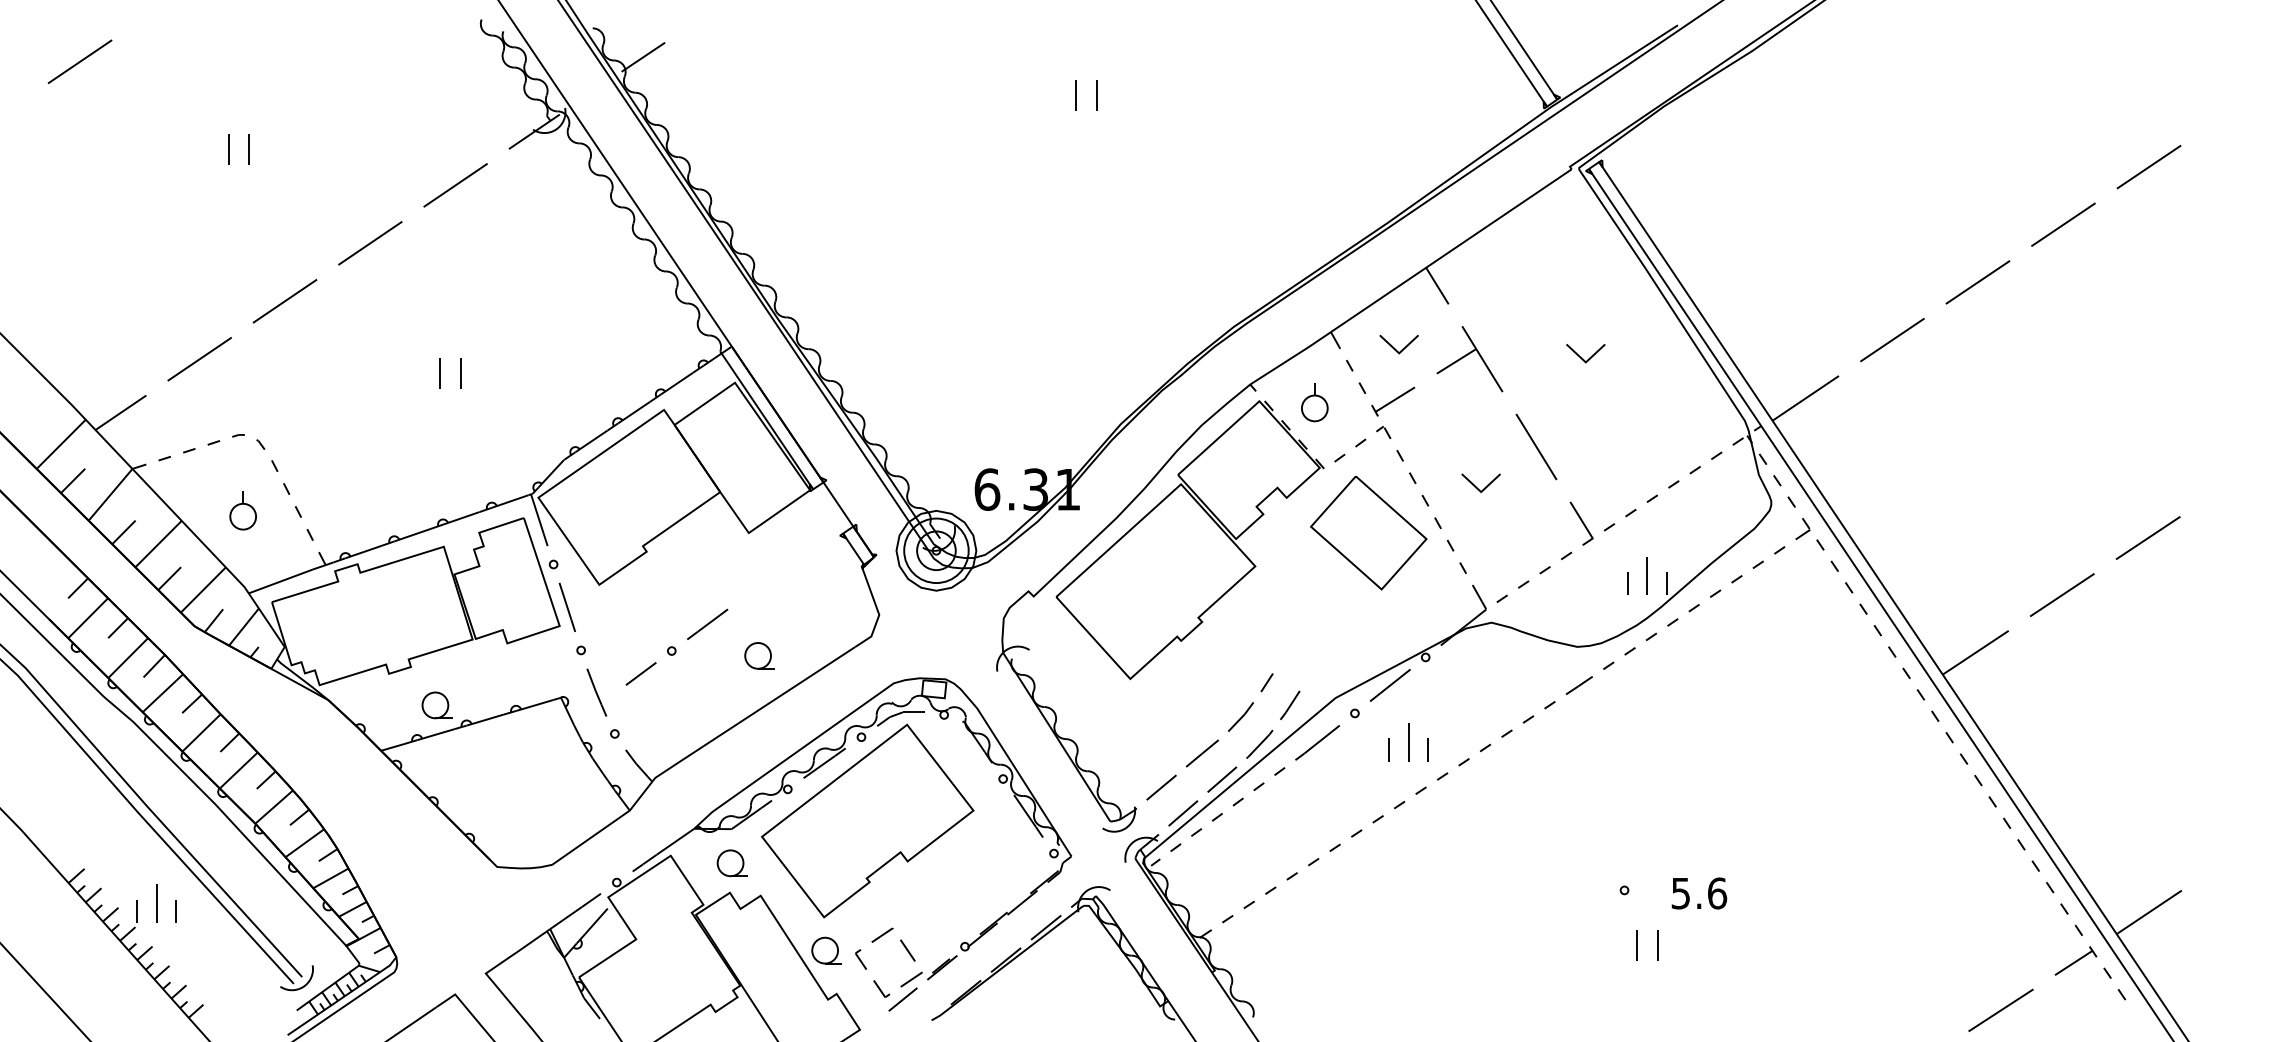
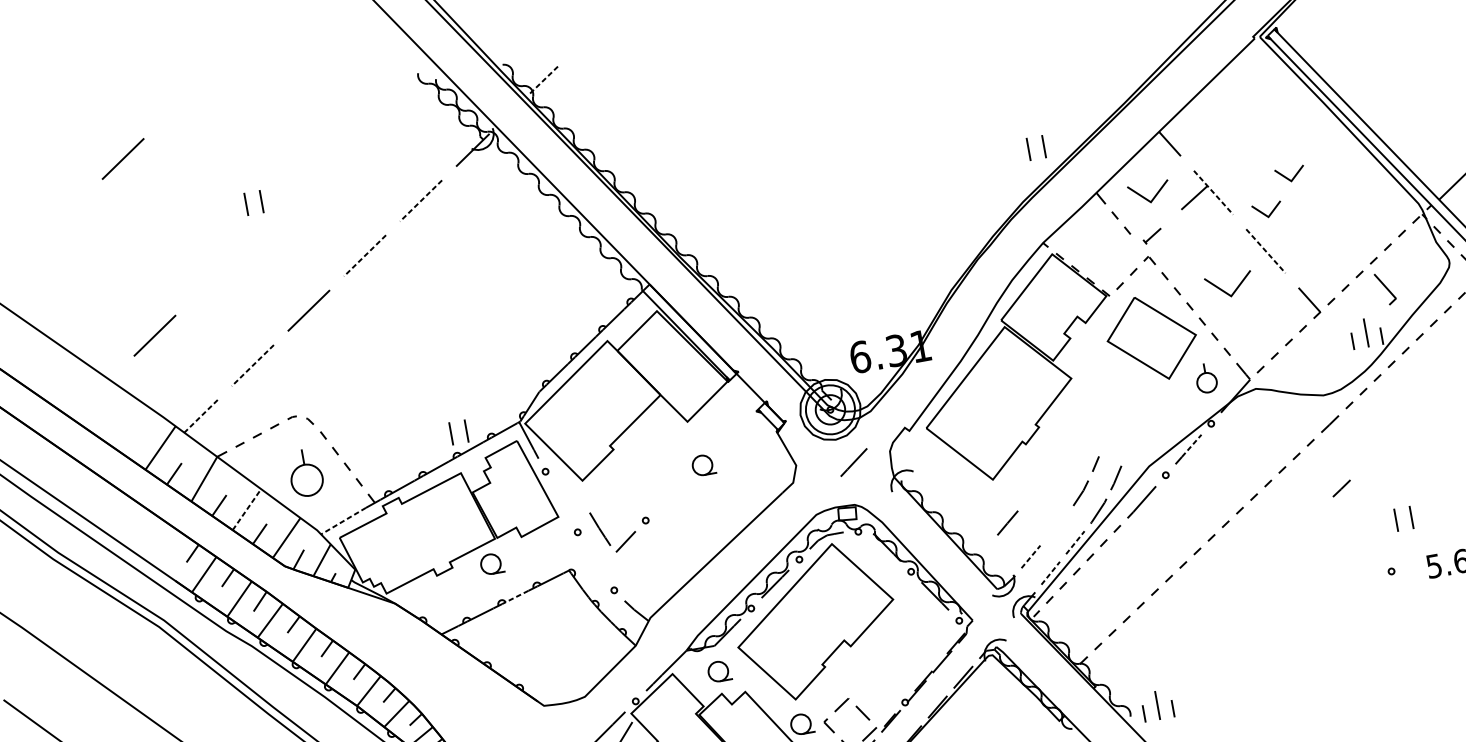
line: (643, 57) -> (544, 79), solid -> dashed
part: (1076, 95) -> (1028, 149), moved
line: (455, 185) -> (421, 201), solid -> dashed
line: (370, 243) -> (365, 255), solid -> dashed
line: (79, 297) -> (154, 335), added
part: (1398, 344) -> (1148, 193), size x1.4
line: (199, 359) -> (252, 365), solid -> dashed
line: (1482, 359) -> (1213, 192), solid -> dashed
part: (440, 373) -> (451, 433), moved
part: (1547, 394) -> (1267, 210), added
part: (1393, 401) -> (1152, 236), size x0.6
part: (1314, 402) -> (1206, 378), moved
line: (120, 412) -> (200, 416), solid -> dashed
line: (1536, 447) -> (1265, 251), solid -> dashed
part: (1480, 483) -> (1228, 286), size x1.6
part: (242, 510) -> (305, 473), size x1.6
part: (1682, 523) -> (1385, 288), added
line: (158, 544) -> (246, 509), solid -> dashed
line: (280, 581) -> (343, 521), solid -> dashed
line: (566, 606) -> (560, 501), removed
line: (707, 623) -> (853, 461), moved
part: (759, 655) -> (703, 464), moved
line: (1395, 681) -> (1191, 445), solid -> dashed
line: (596, 692) -> (599, 529), moved
part: (436, 705) -> (491, 564), moved
line: (484, 720) -> (514, 597), solid -> dashed
part: (1408, 742) -> (1157, 705), moved
line: (1201, 753) -> (1007, 523), moved
line: (1578, 771) -> (1341, 488), added
line: (1222, 779) -> (1075, 542), solid -> dashed
line: (1161, 787) -> (1030, 556), solid -> dashed
line: (1183, 813) -> (1050, 573), solid -> dashed
part: (1637, 945) -> (1396, 520), moved

